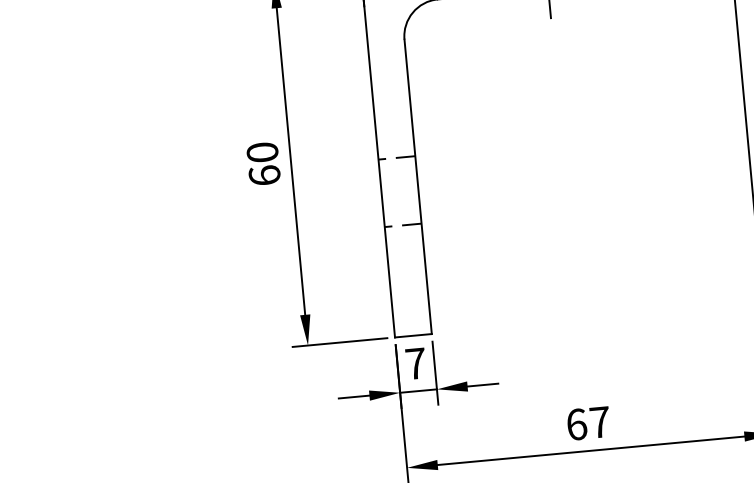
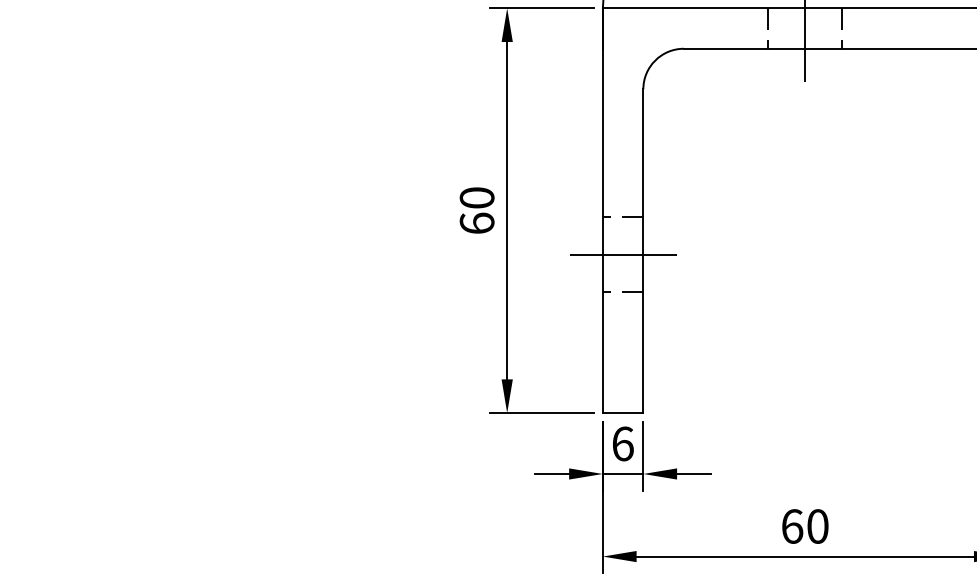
line: (400, 191) -> (623, 254), added
text: (415, 363) -> (622, 443), 7 -> 6
text: (599, 422) -> (817, 526), 67 -> 60

